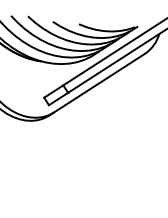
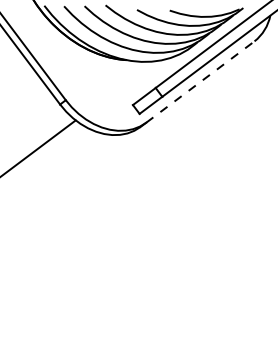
line: (99, 83) -> (200, 82), solid -> dashed

